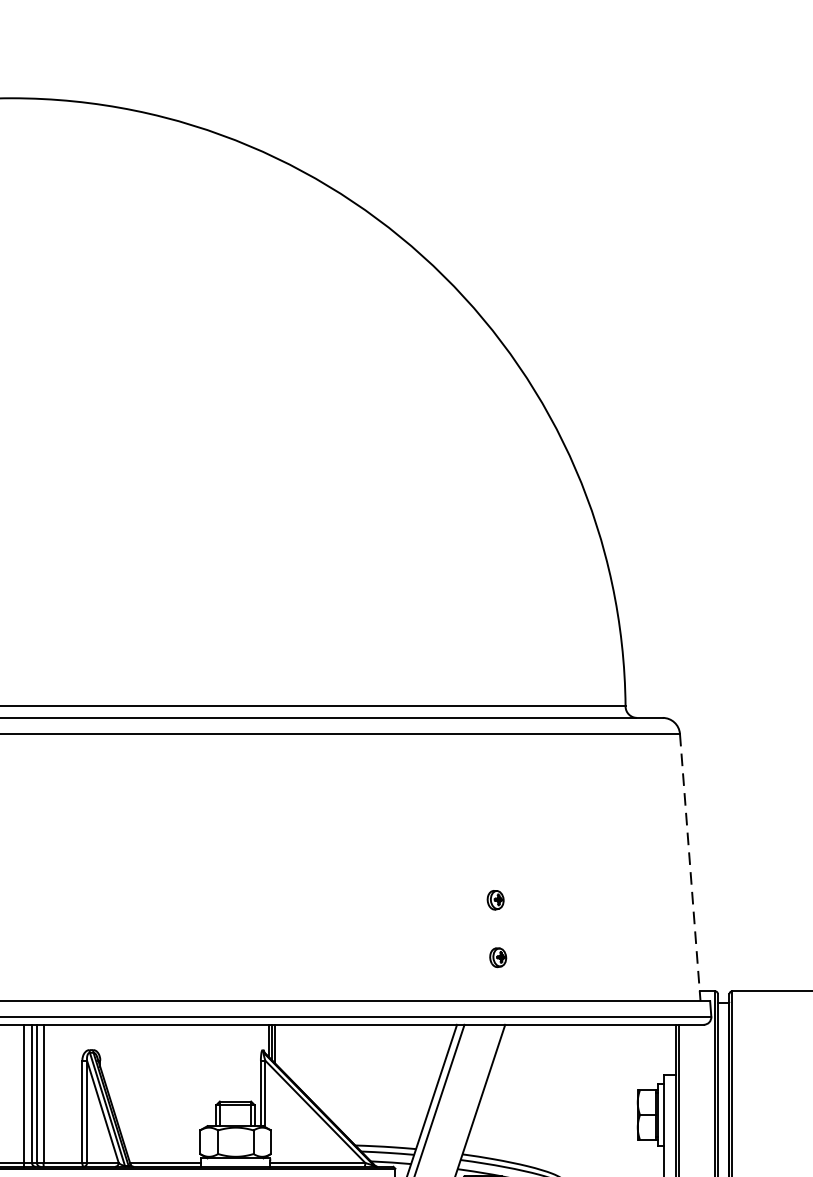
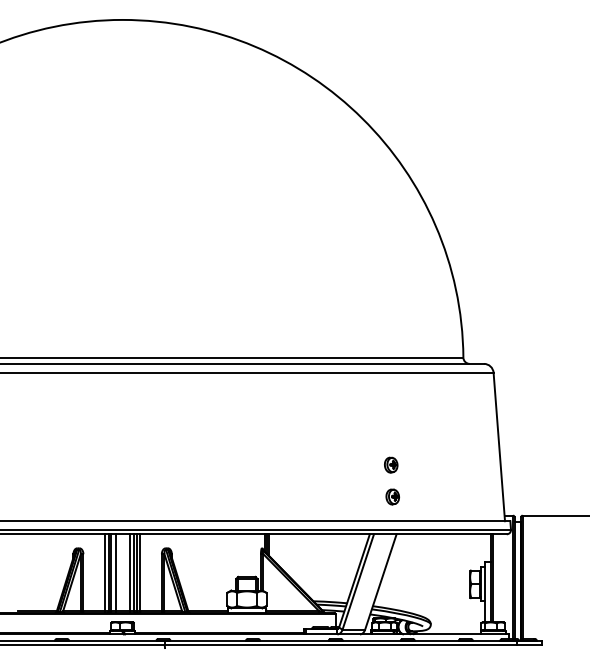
line: (690, 868) -> (499, 447), dashed -> solid
part: (496, 899) -> (391, 464), size x1.43
part: (497, 956) -> (392, 496), size x1.43

